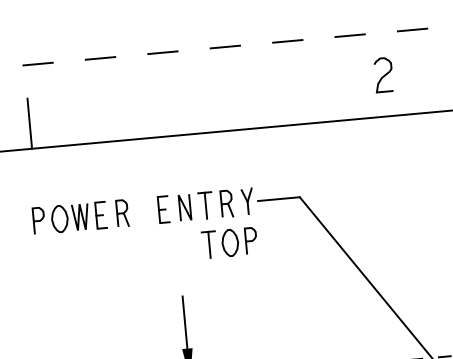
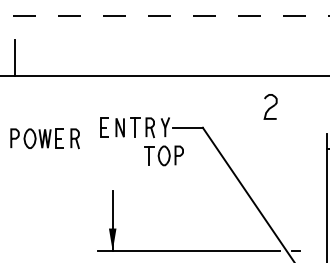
part: (383, 74) -> (270, 106), moved
part: (79, 216) -> (44, 138), moved
part: (229, 242) -> (163, 155), moved

